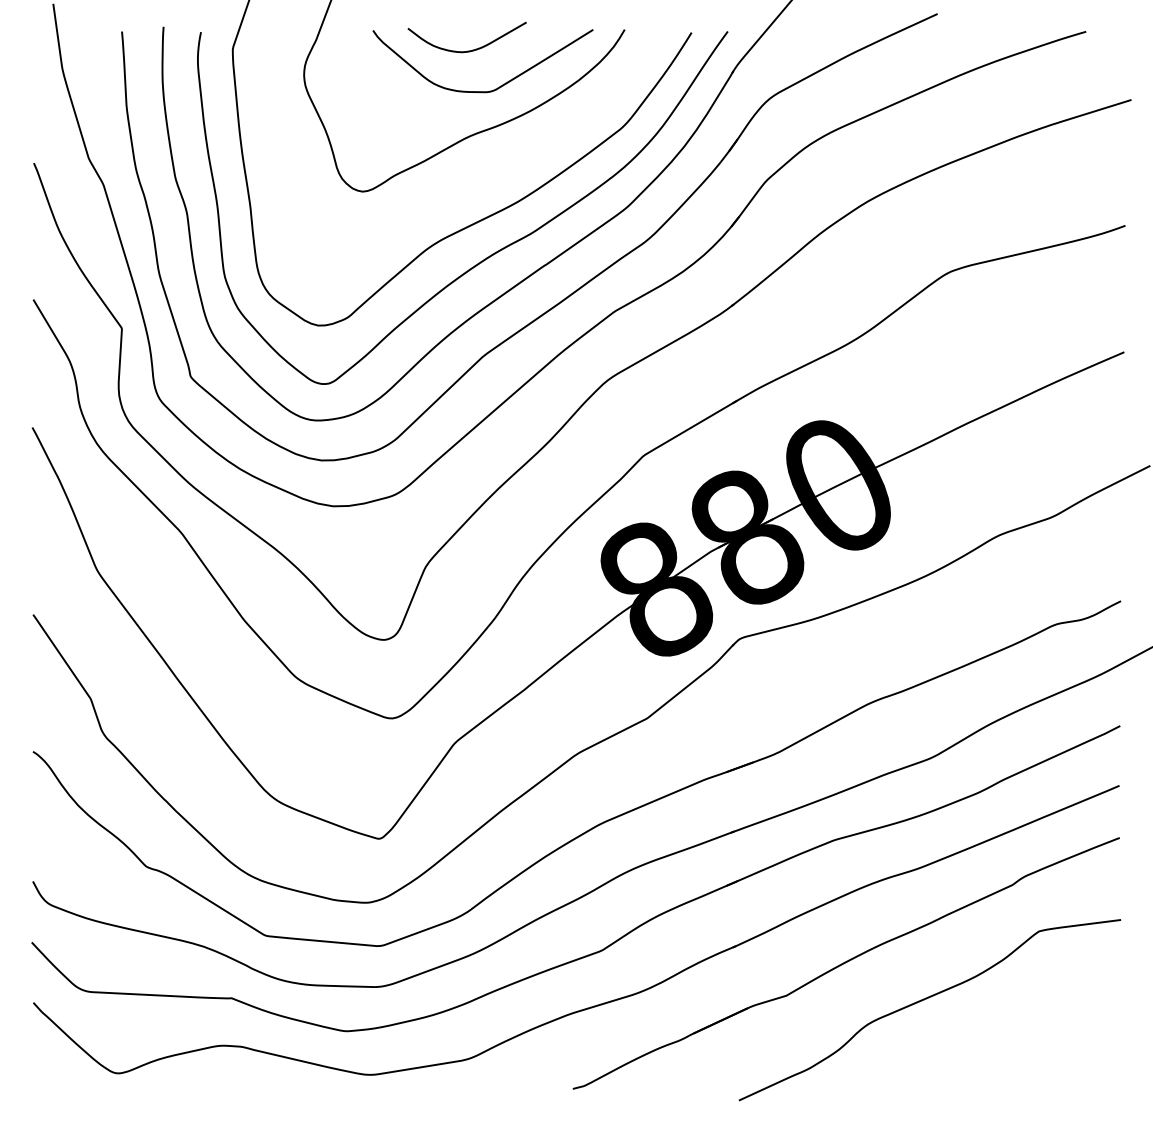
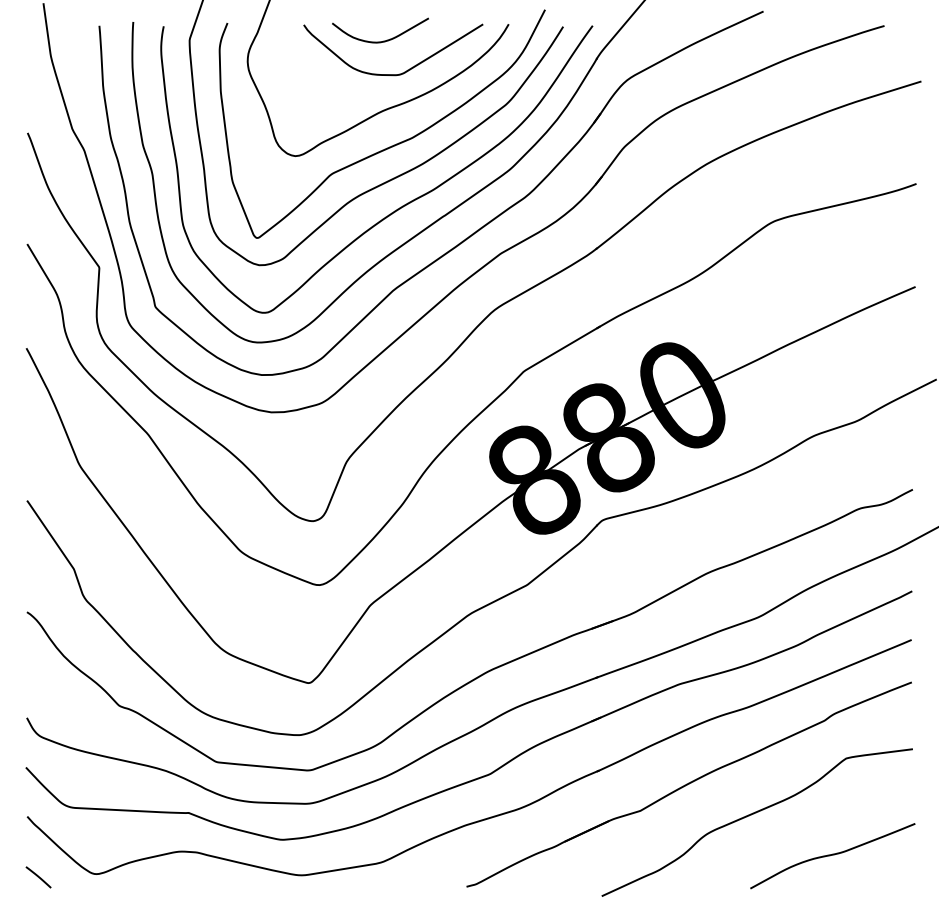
curve: (480, 178) -> (391, 145), added
curve: (1022, 1050) -> (832, 855), added
line: (47, 1077) -> (38, 877), added

